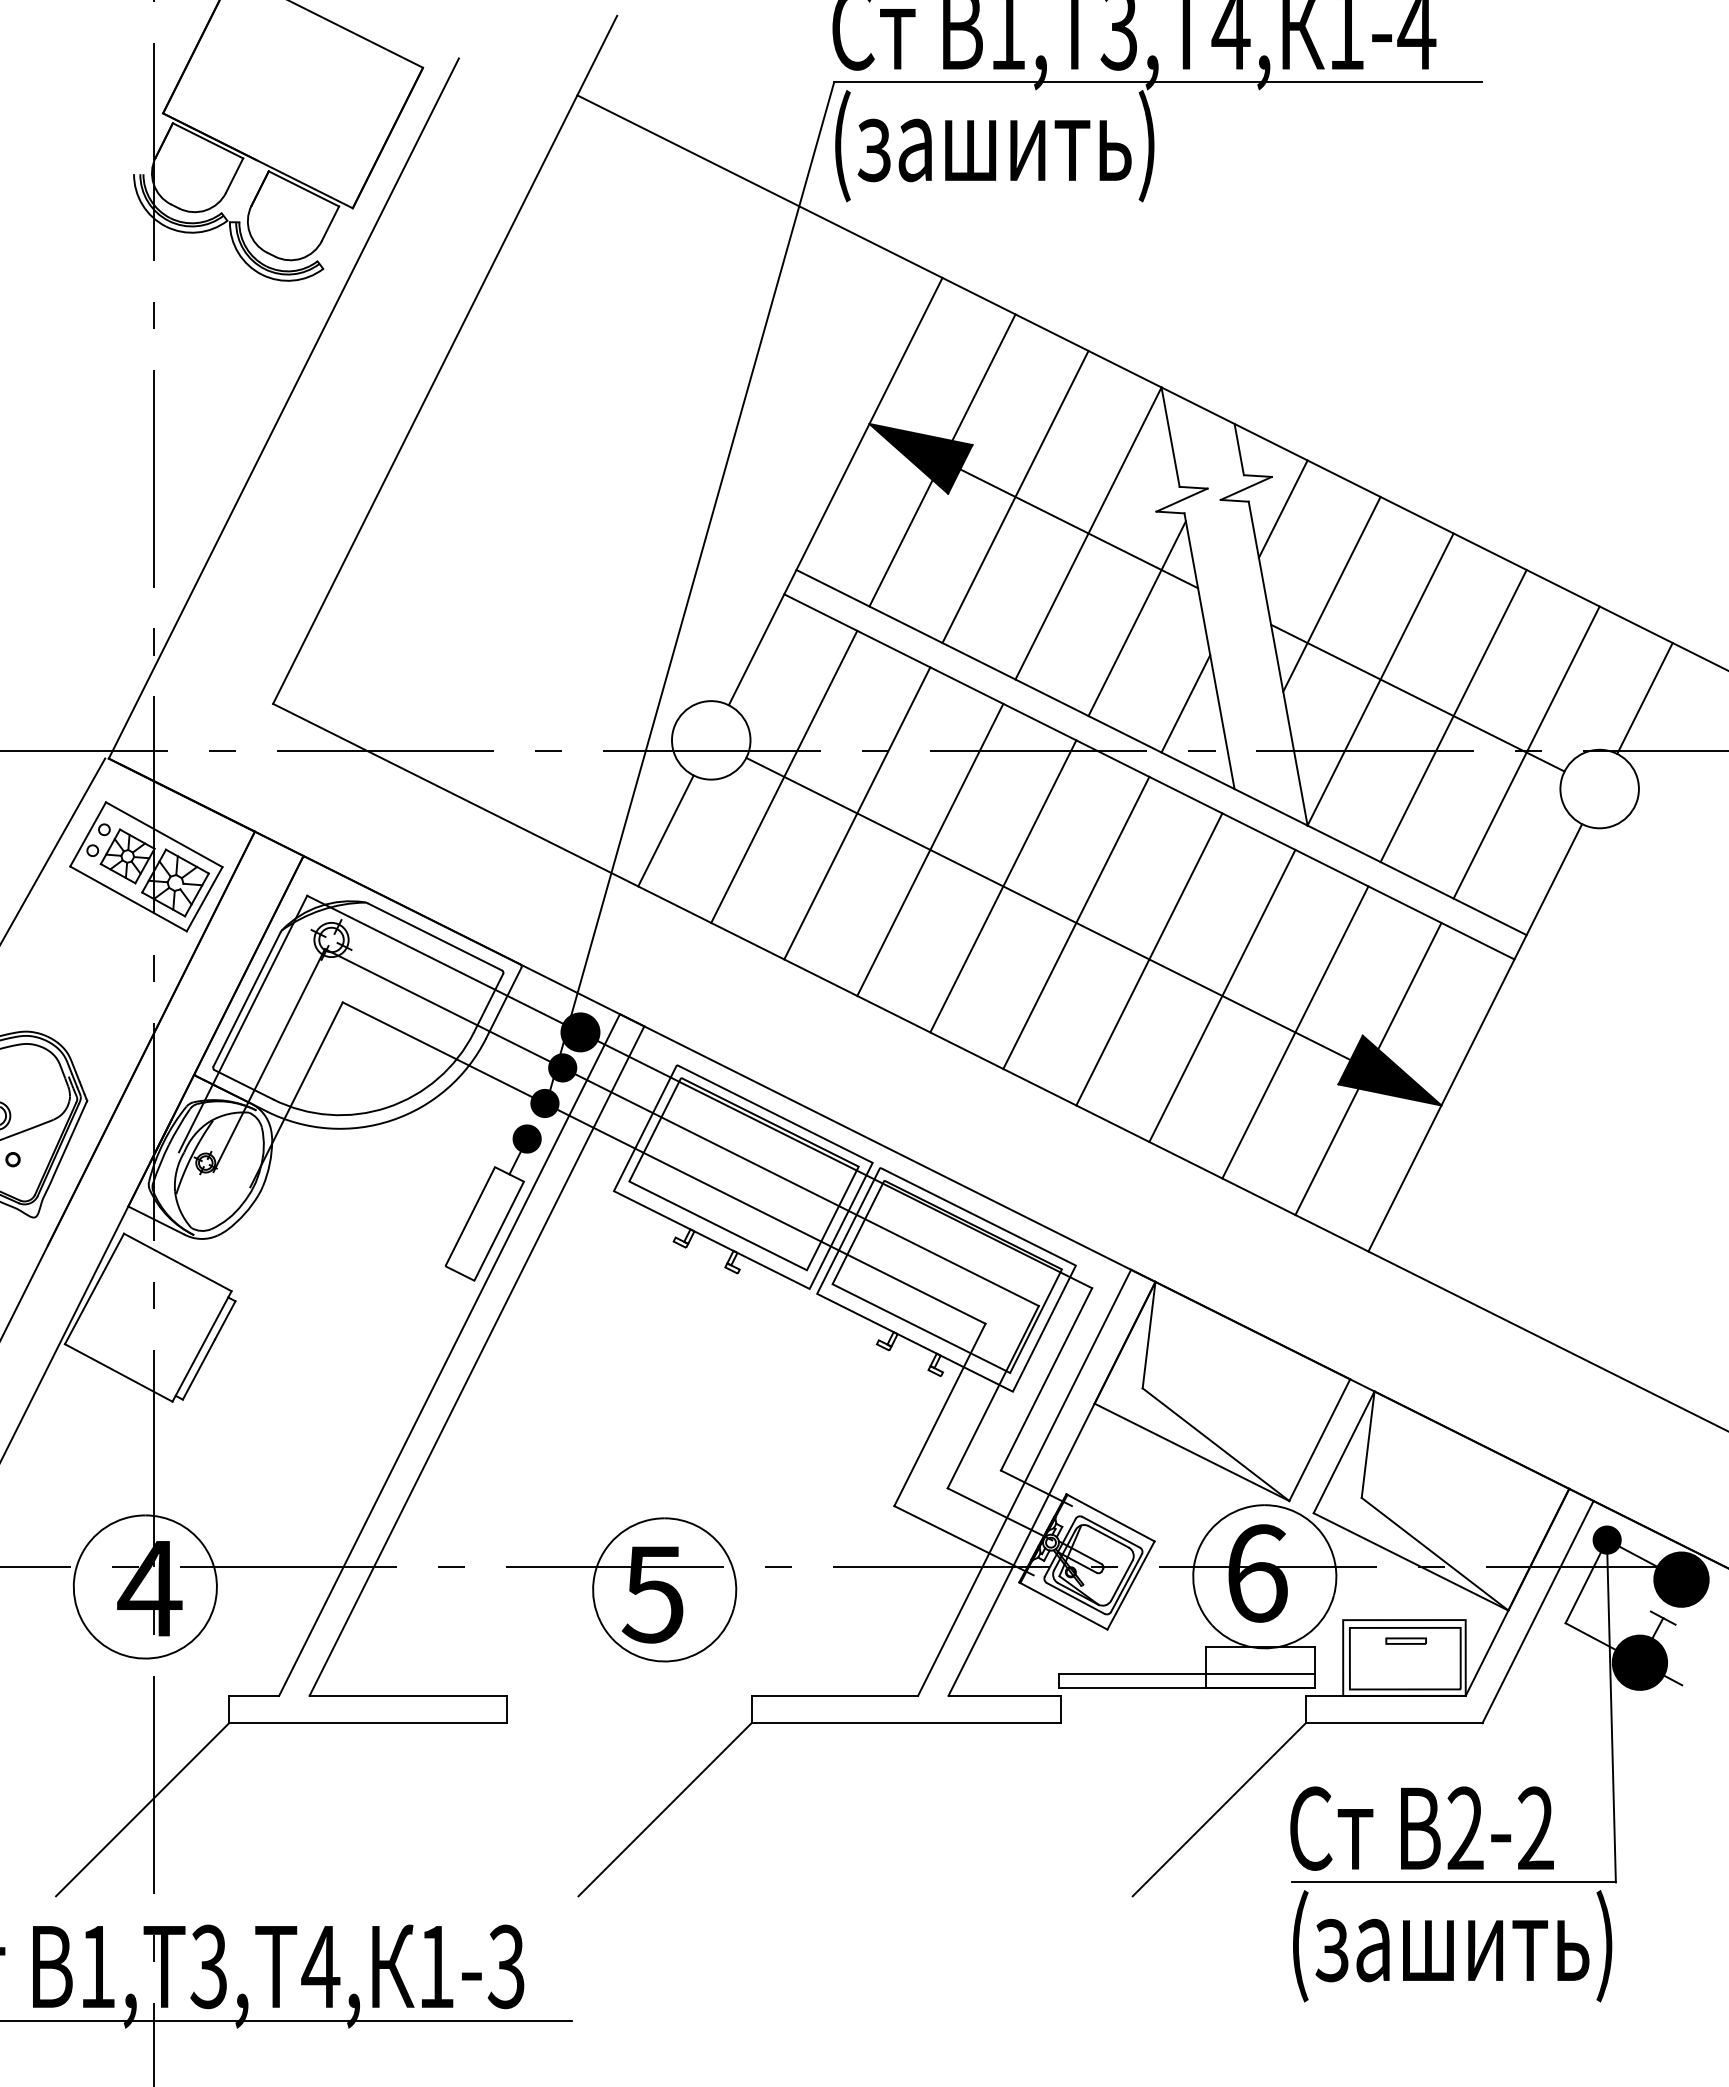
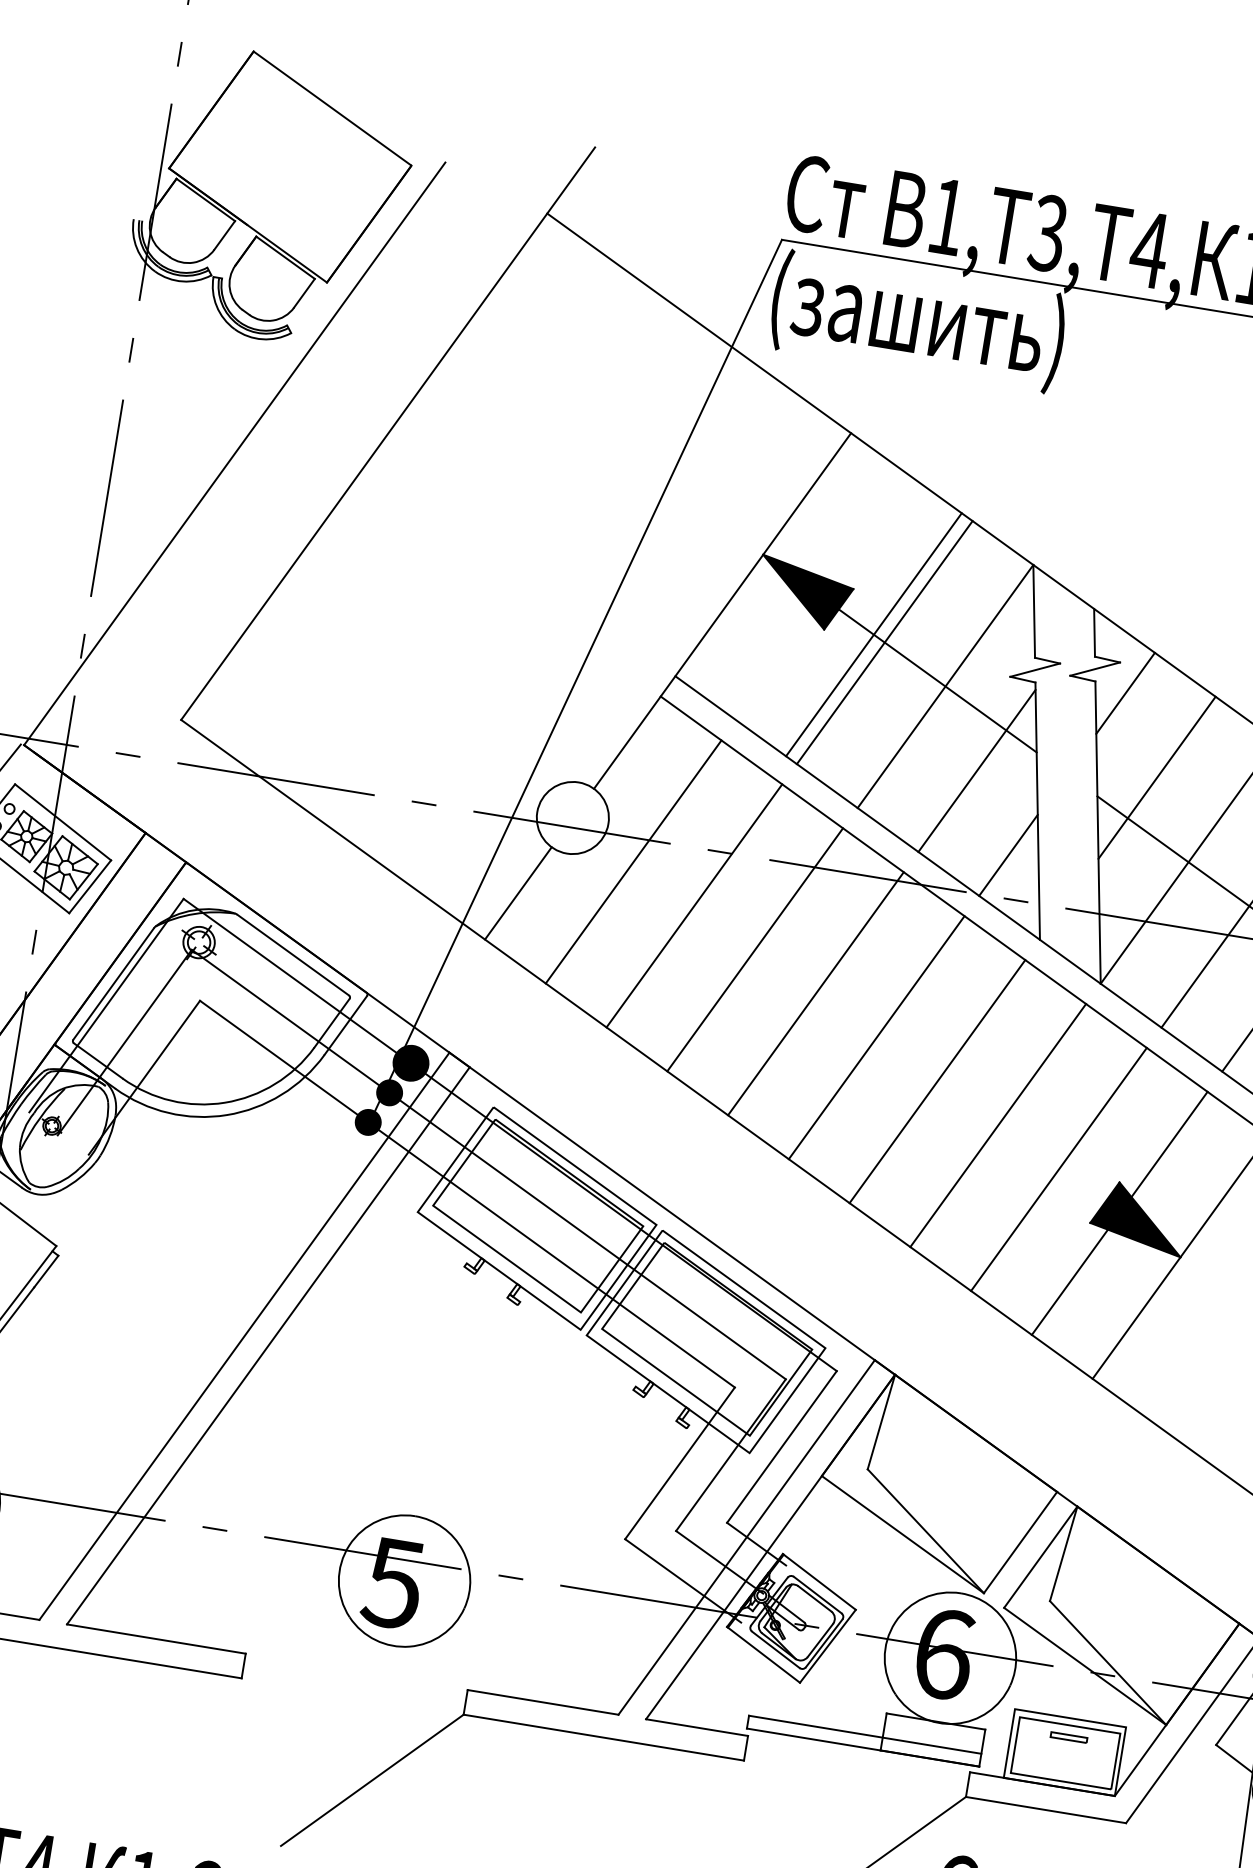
line: (942, 460) -> (873, 634), moved
line: (1048, 908) -> (853, 1020), removed
part: (492, 1202) -> (306, 1204), removed

